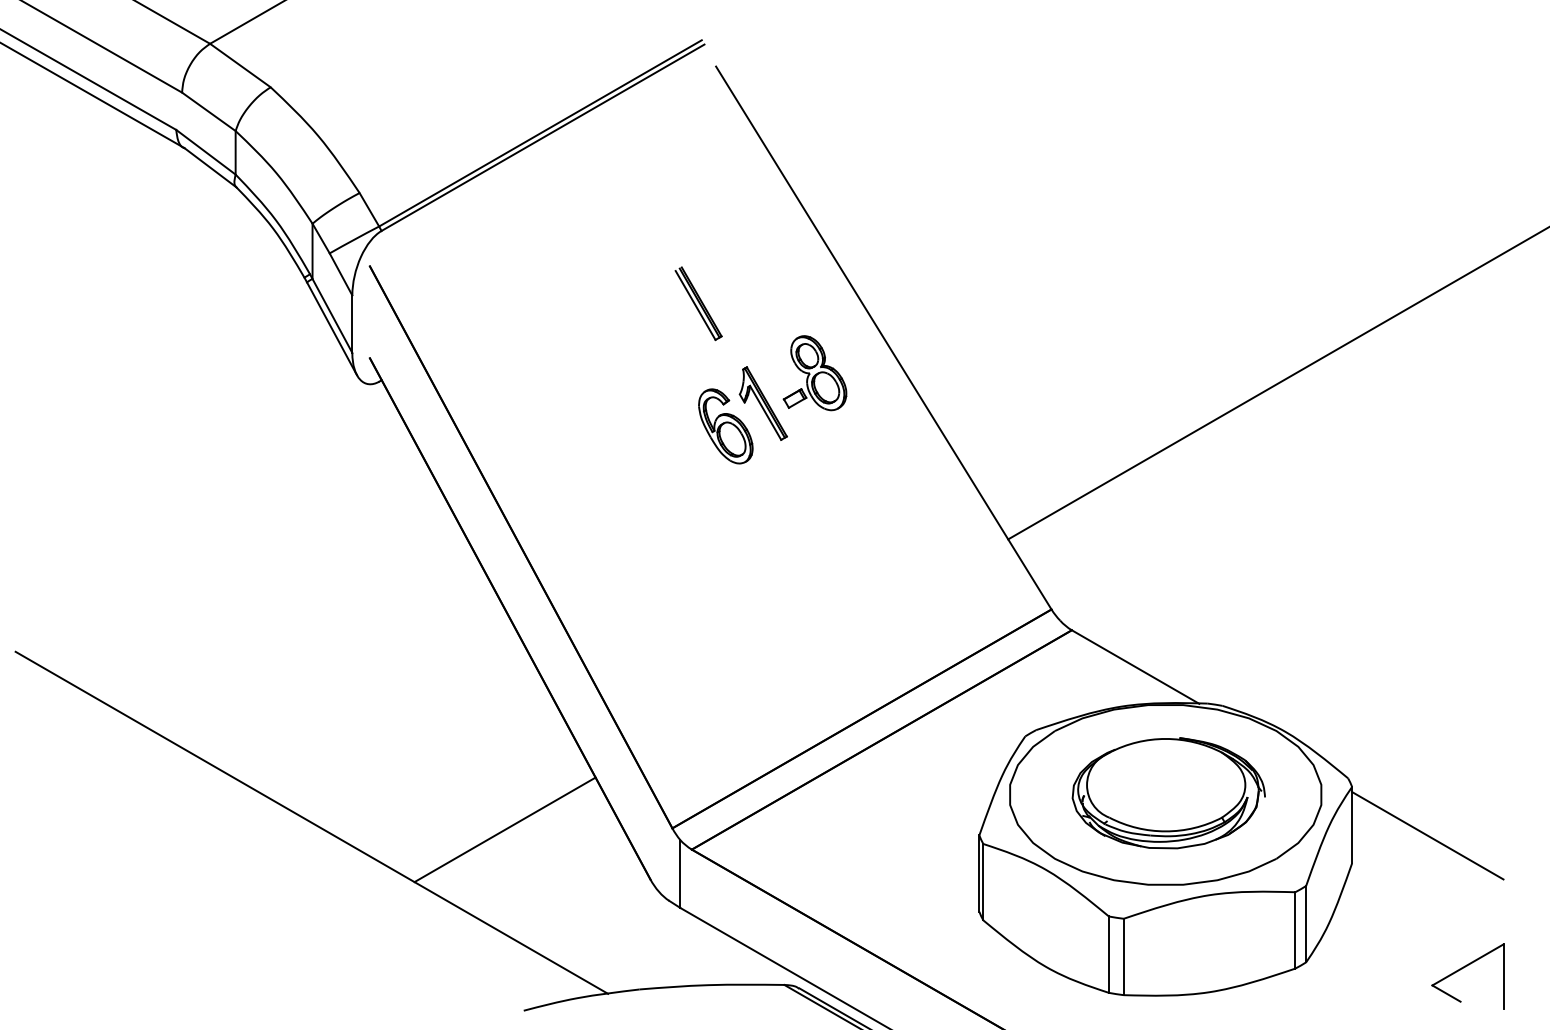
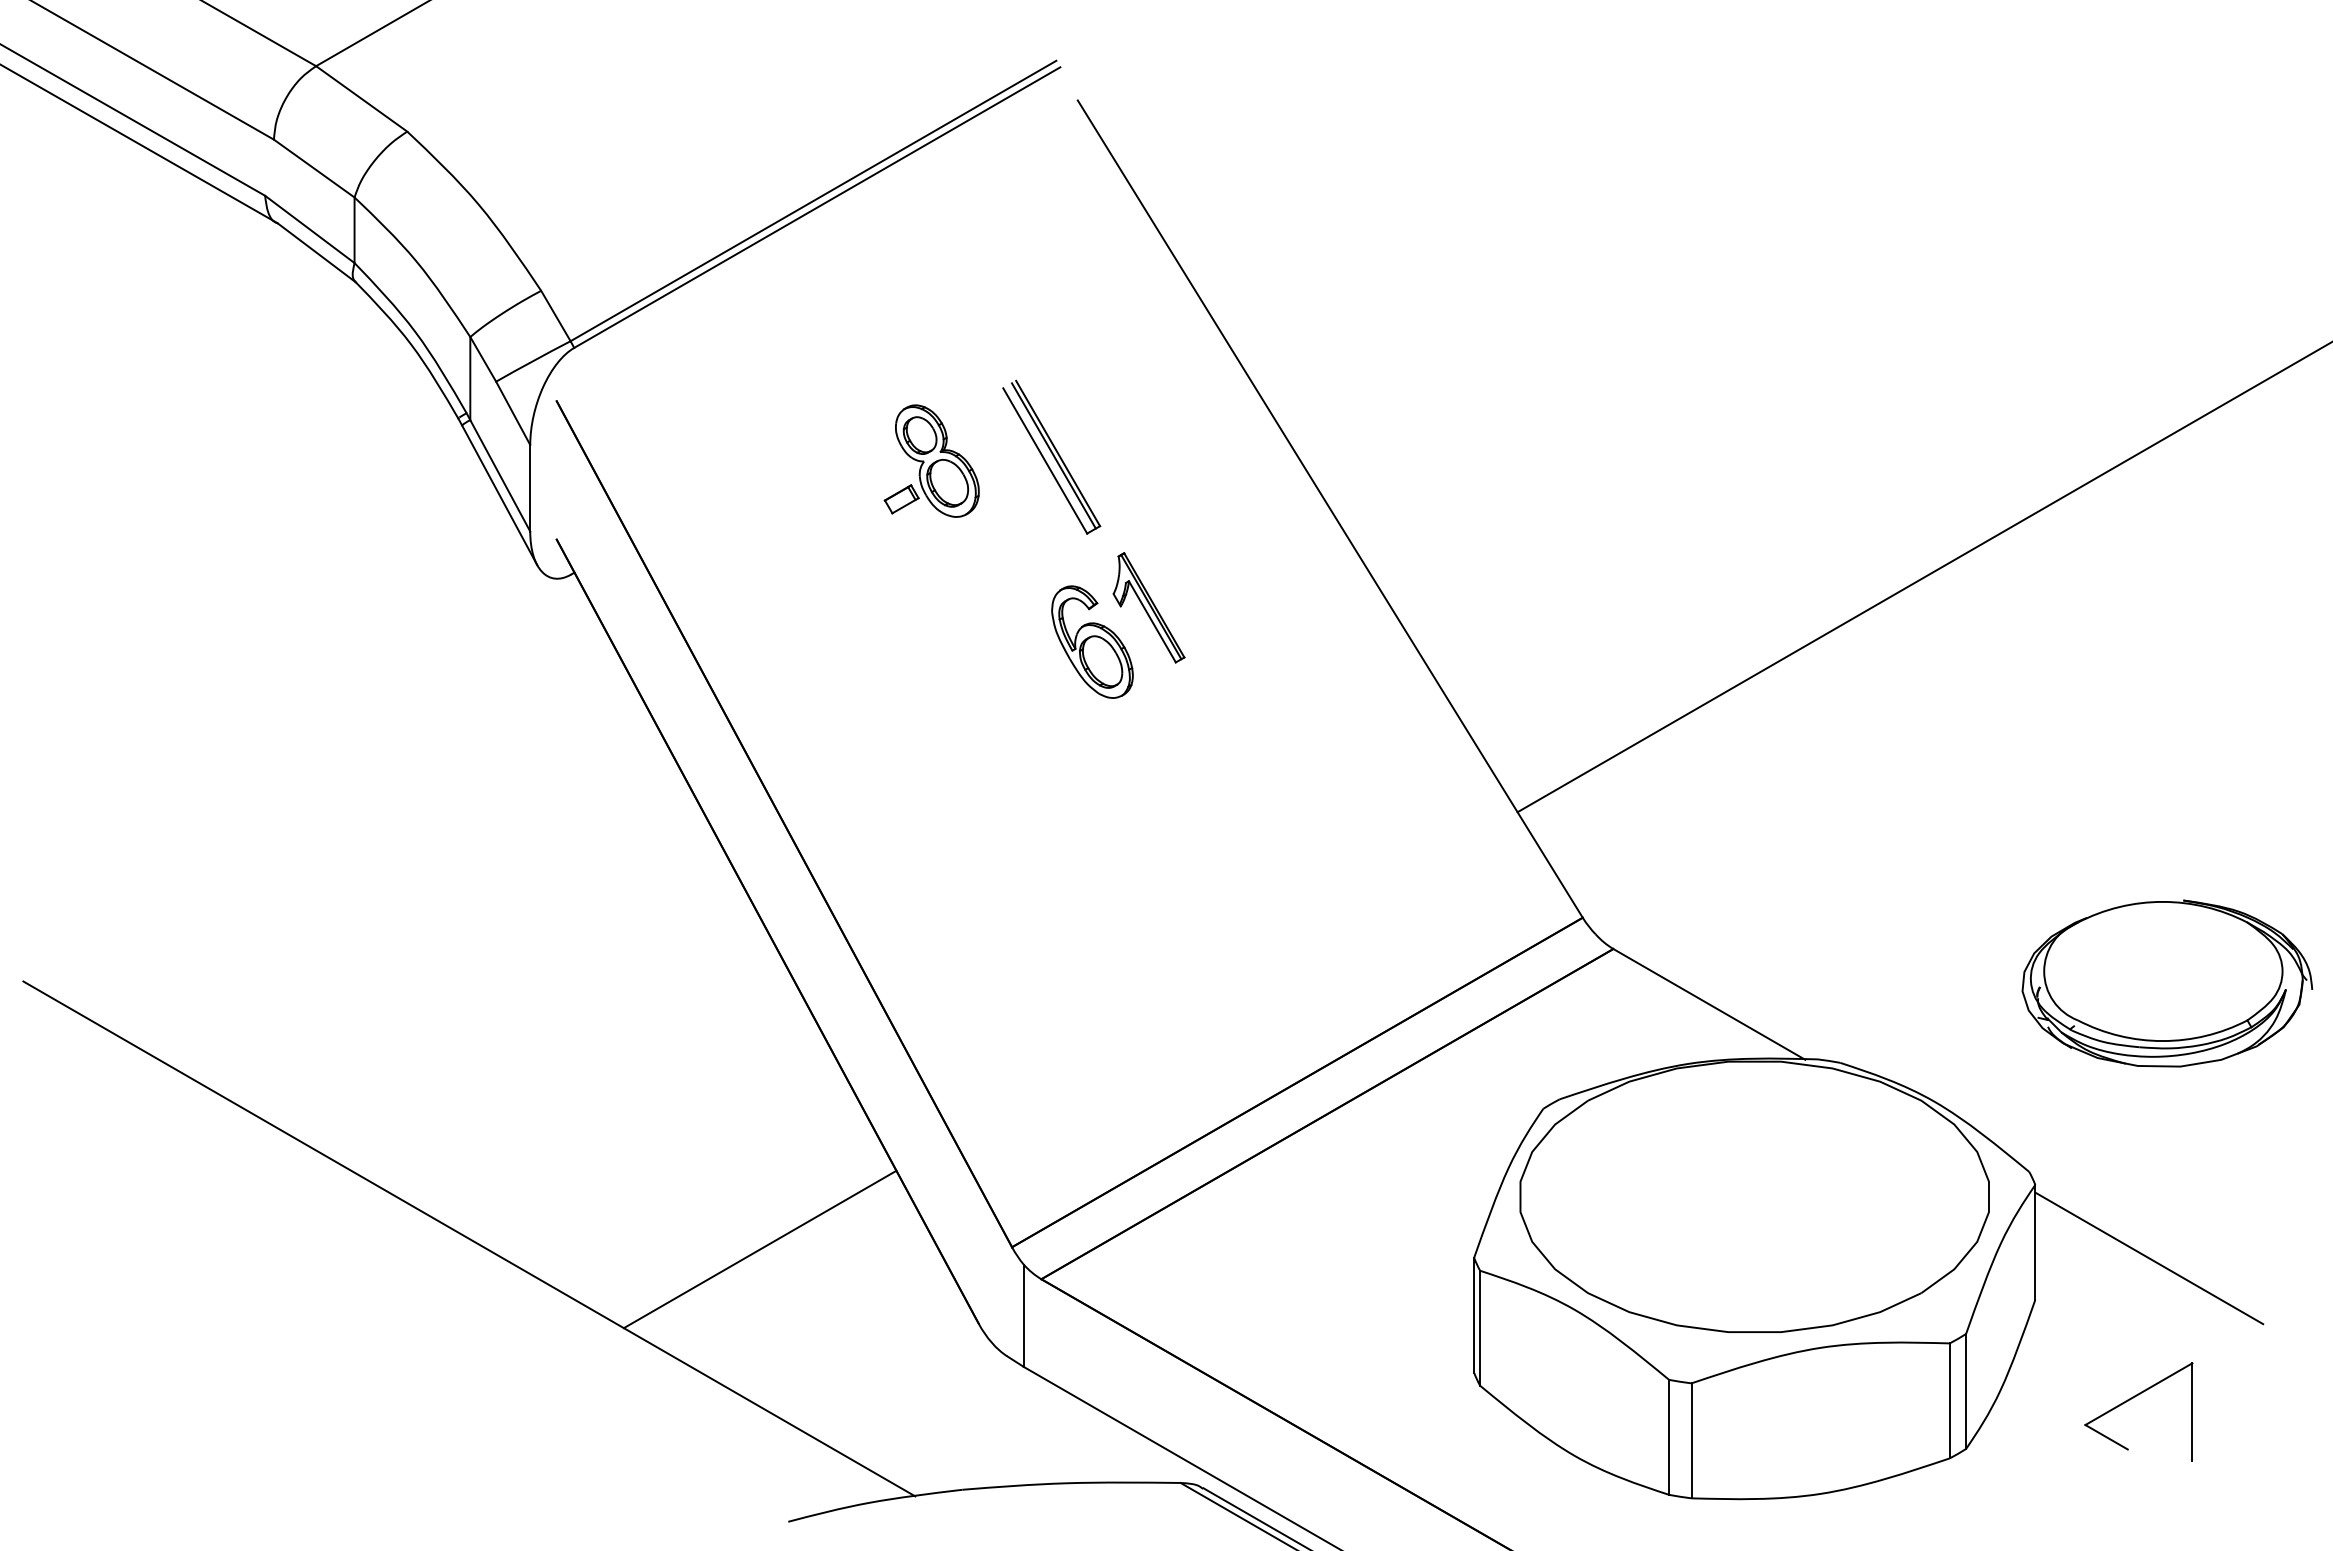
part: (698, 303) -> (1051, 457), size x1.4
part: (814, 373) -> (930, 461), moved
part: (1168, 793) -> (2166, 983), moved
part: (1462, 969) -> (2130, 1400), moved

